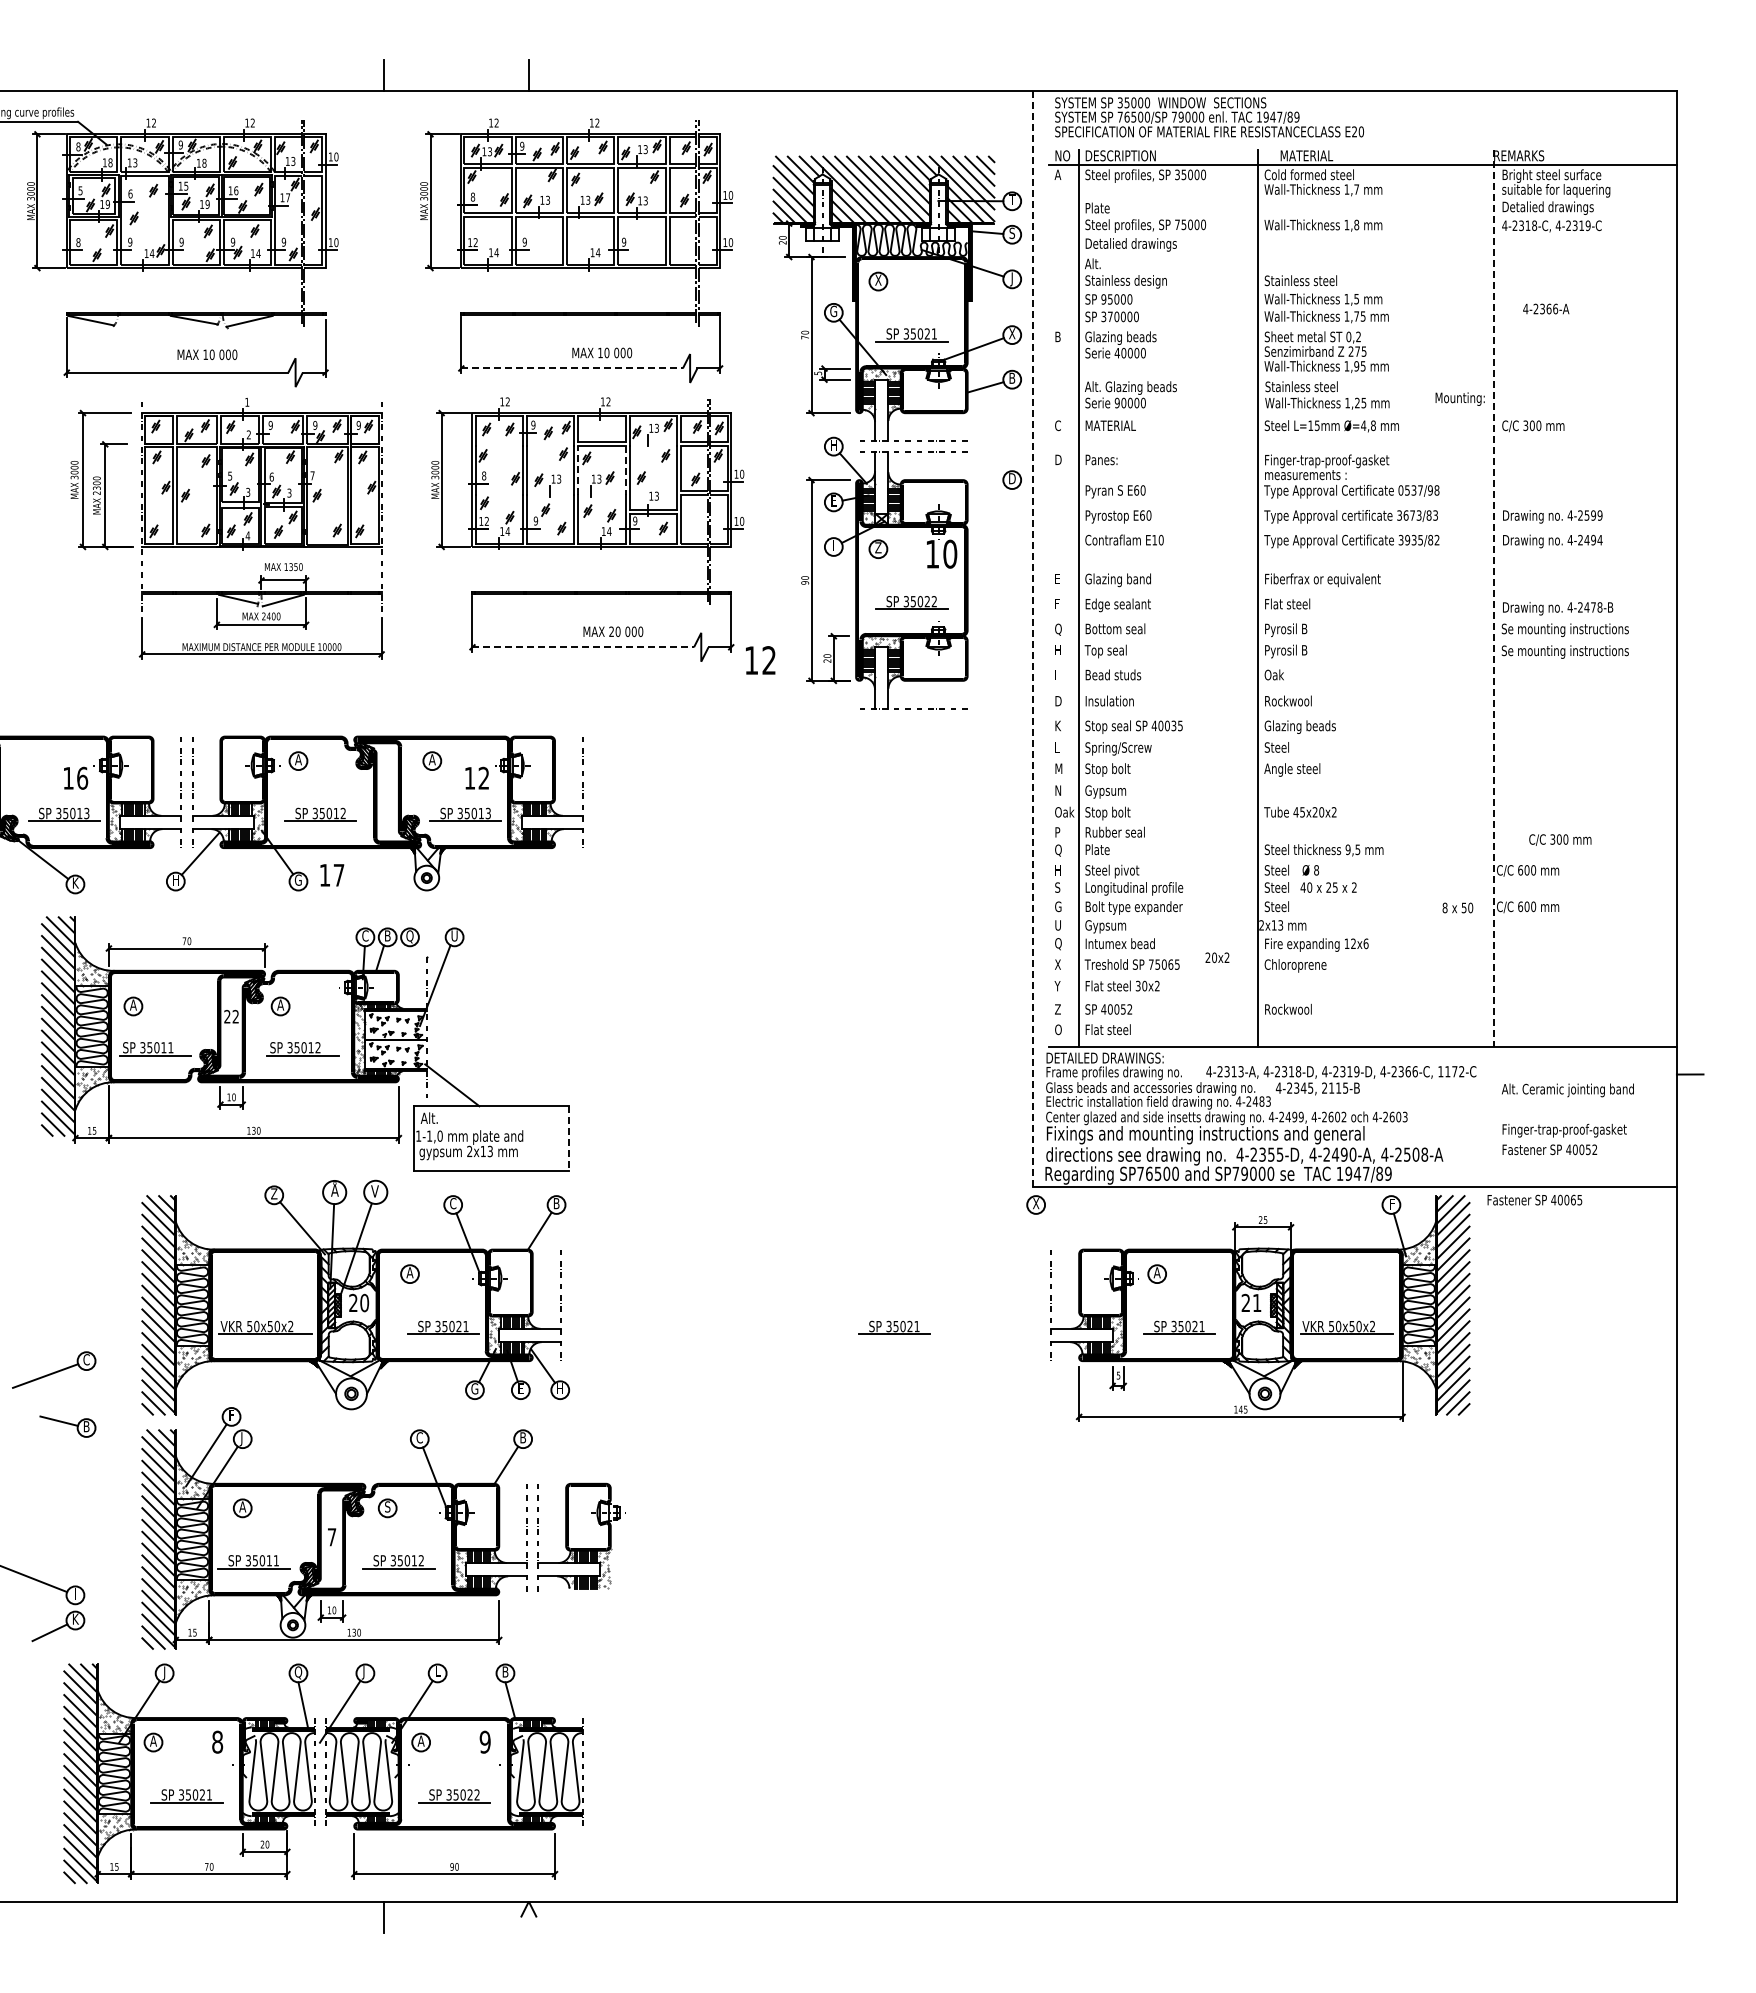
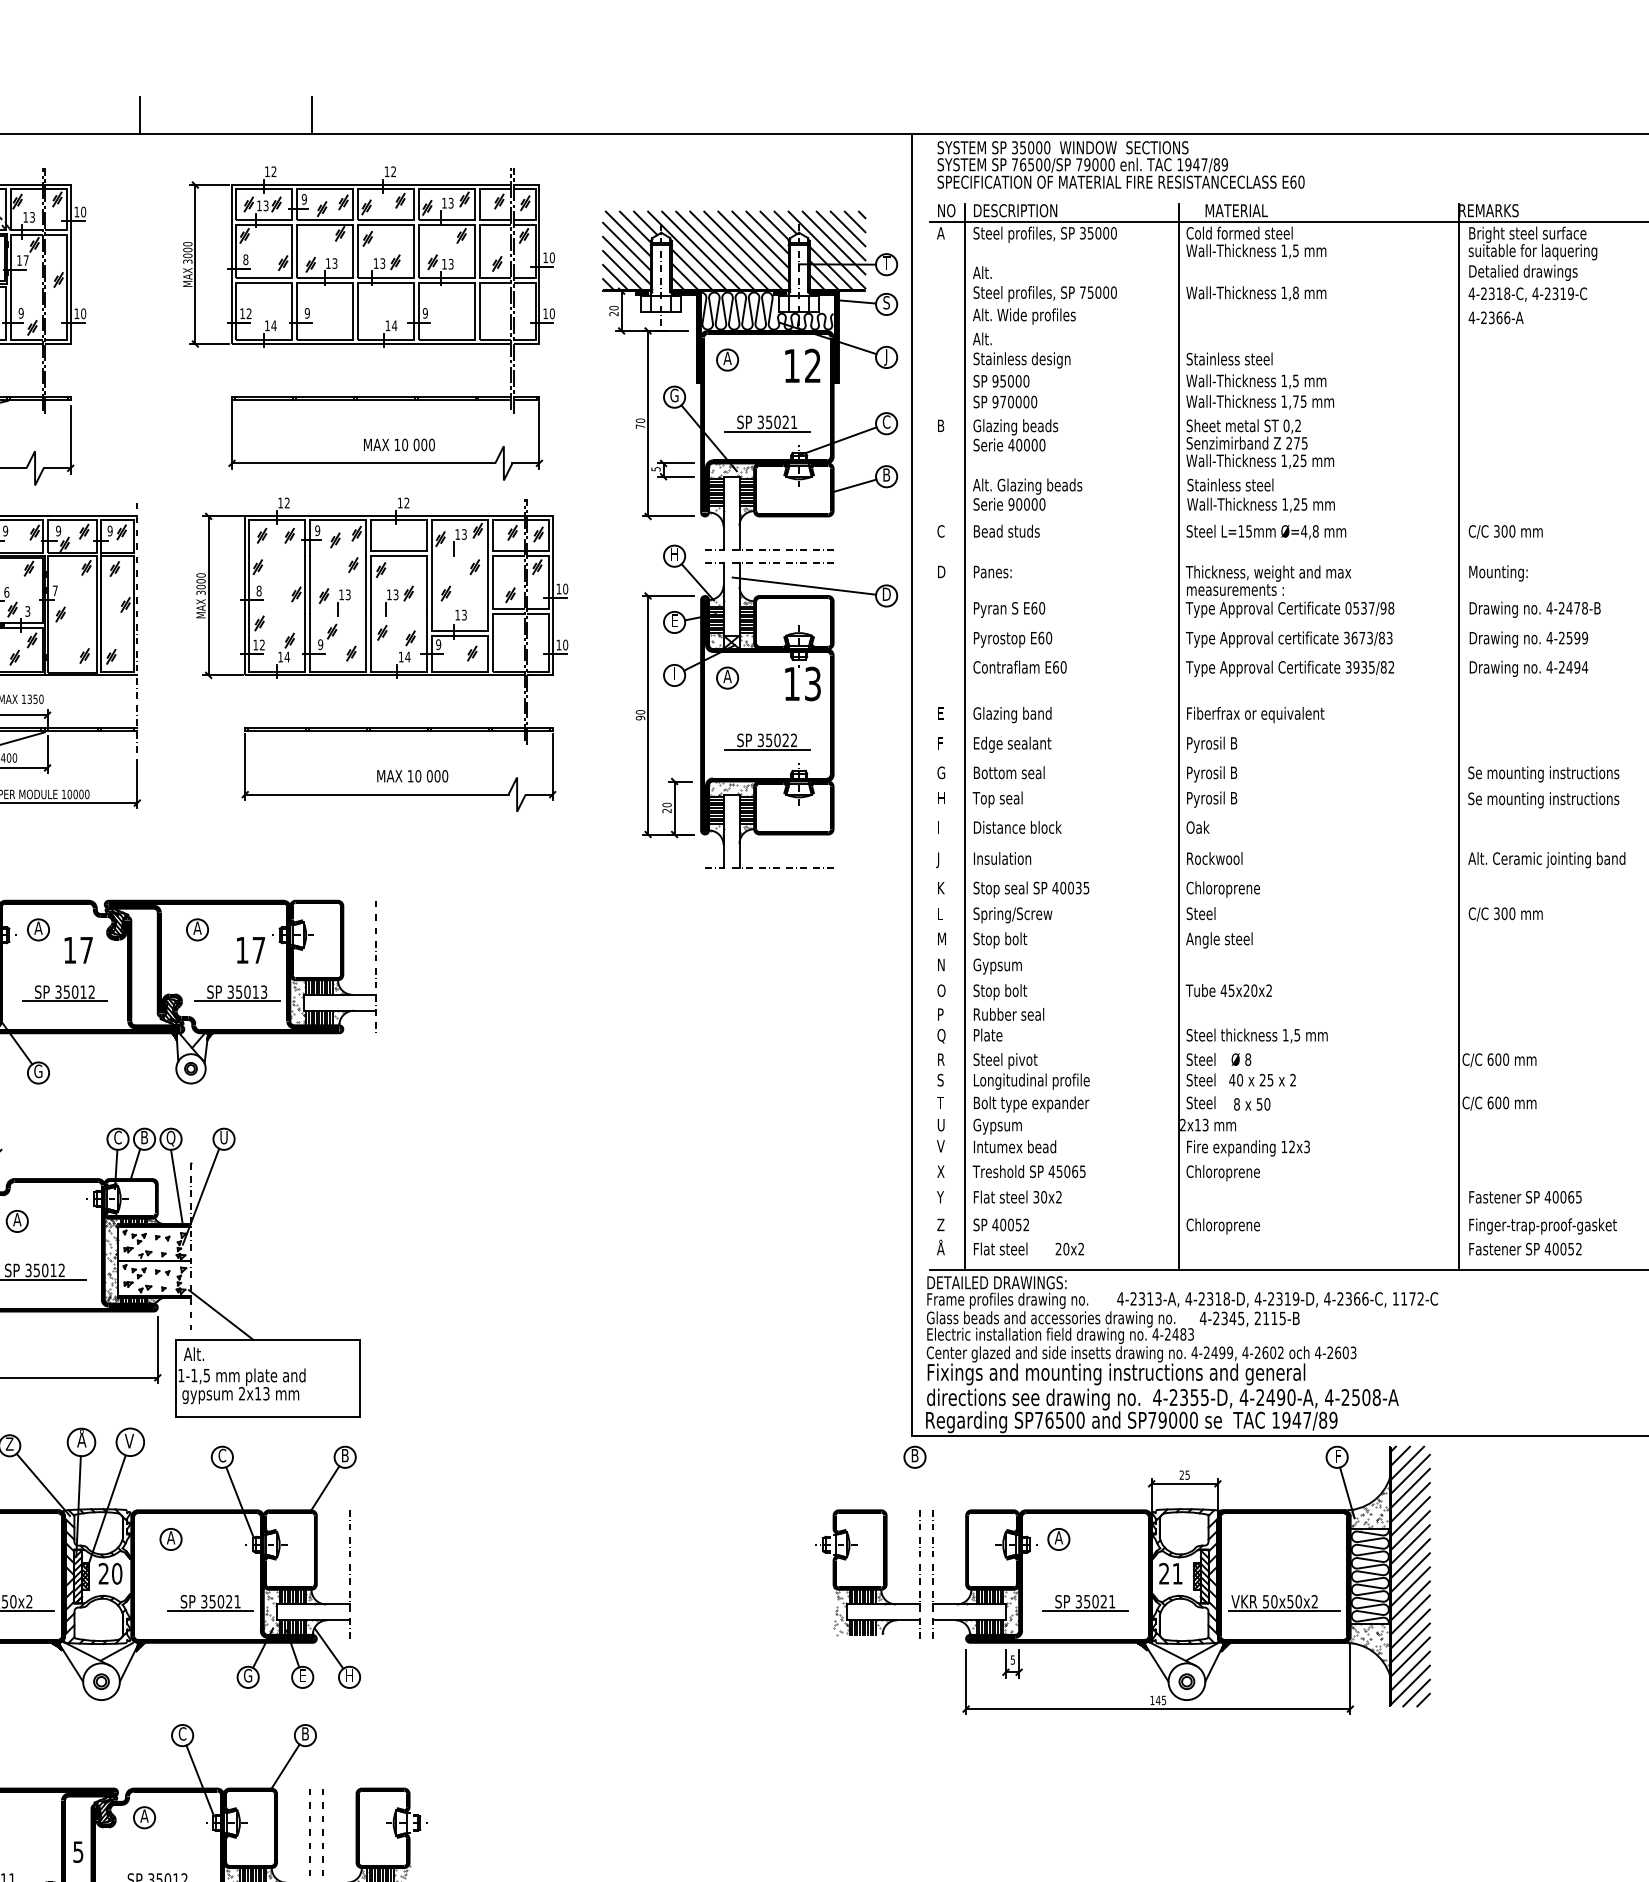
text: (1354, 131) -> (1293, 181), E20 -> E60
text: (1356, 189) -> (1295, 250), 1,7 -> 1,5
text: (1097, 207) -> (987, 272), Plate -> Alt.
text: (1130, 244) -> (1027, 316), Detalied drawings -> Alt. Wide profiles
text: (877, 279) -> (726, 357), X -> A
text: (1546, 308) -> (1496, 317), moved
text: (1103, 316) -> (995, 401), 370000 -> 970000
text: (1012, 333) -> (886, 421), X -> C
text: (1356, 366) -> (1295, 460), 1,95 -> 1,25
line: (572, 368) -> (364, 463), dashed -> solid
text: (1459, 398) -> (1497, 572), moved
text: (1113, 425) -> (1006, 531), MATERIAL -> Bead studs
text: (1333, 461) -> (1268, 573), Finger-trap-proof-gasket -> Thickness, weight and max
line: (578, 470) -> (371, 584), dashed -> solid
line: (625, 470) -> (427, 584), dashed -> solid
line: (942, 471) -> (803, 585), added
text: (1154, 539) -> (1055, 666), E10 -> E60
text: (878, 547) -> (727, 676), Z -> A
text: (950, 553) -> (813, 683), 10 -> 13
line: (1494, 599) -> (1459, 737), dashed -> solid
text: (1288, 605) -> (1214, 744), Flat steel -> Pyrosil B
text: (1558, 608) -> (1535, 609), moved
text: (1060, 629) -> (943, 773), Q -> G
text: (611, 631) -> (410, 775), 20 -> 10
line: (1033, 639) -> (911, 785), dashed -> solid
line: (583, 647) -> (377, 794), dashed -> solid
text: (760, 660) -> (802, 365), moved
text: (1122, 674) -> (1017, 826), Bead studs -> Distance block
text: (1057, 702) -> (940, 860), D -> J
text: (1301, 726) -> (1230, 888), Glazing beads -> Chloroprene
text: (483, 777) -> (258, 949), 12 -> 17
text: (1068, 811) -> (953, 989), Oak -> O
text: (1560, 839) -> (1505, 913), moved
text: (1347, 849) -> (1284, 1034), 9,5 -> 1,5
text: (1057, 870) -> (940, 1059), H -> R
text: (332, 875) -> (78, 950), moved
text: (1057, 906) -> (940, 1102), G -> T
text: (1457, 907) -> (1251, 1103), moved
text: (1365, 943) -> (1306, 1146), 12x6 -> 12x3
text: (1057, 944) -> (940, 1147), Q -> V
text: (1217, 957) -> (1069, 1248), moved
text: (1150, 964) -> (1050, 1171), 75065 -> 45065
line: (415, 977) -> (177, 1186), added
text: (1295, 1010) -> (1223, 1226), Rockwool -> Chloroprene
text: (1057, 1028) -> (940, 1247), O -> Å
text: (1567, 1090) -> (1546, 860), moved
text: (439, 1135) -> (206, 1374), 1-1,0 -> 1-1,5
line: (568, 1139) -> (359, 1379), dashed -> solid
text: (1564, 1139) -> (1542, 1236), moved
text: (1534, 1199) -> (1524, 1196), moved
text: (1036, 1203) -> (915, 1455), X -> B
part: (996, 1304) -> (867, 1575), added
part: (894, 1327) -> (746, 1602), removed
text: (387, 1506) -> (144, 1815), S -> A
text: (331, 1537) -> (77, 1852), 7 -> 5

